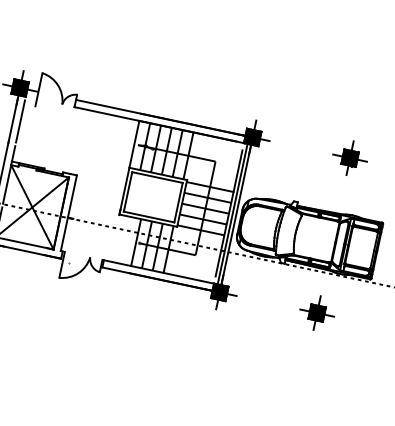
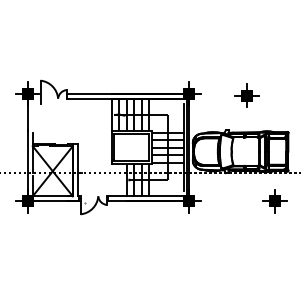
line: (20, 120) -> (32, 115), removed
part: (349, 157) -> (246, 95), moved
part: (316, 313) -> (274, 201), moved

